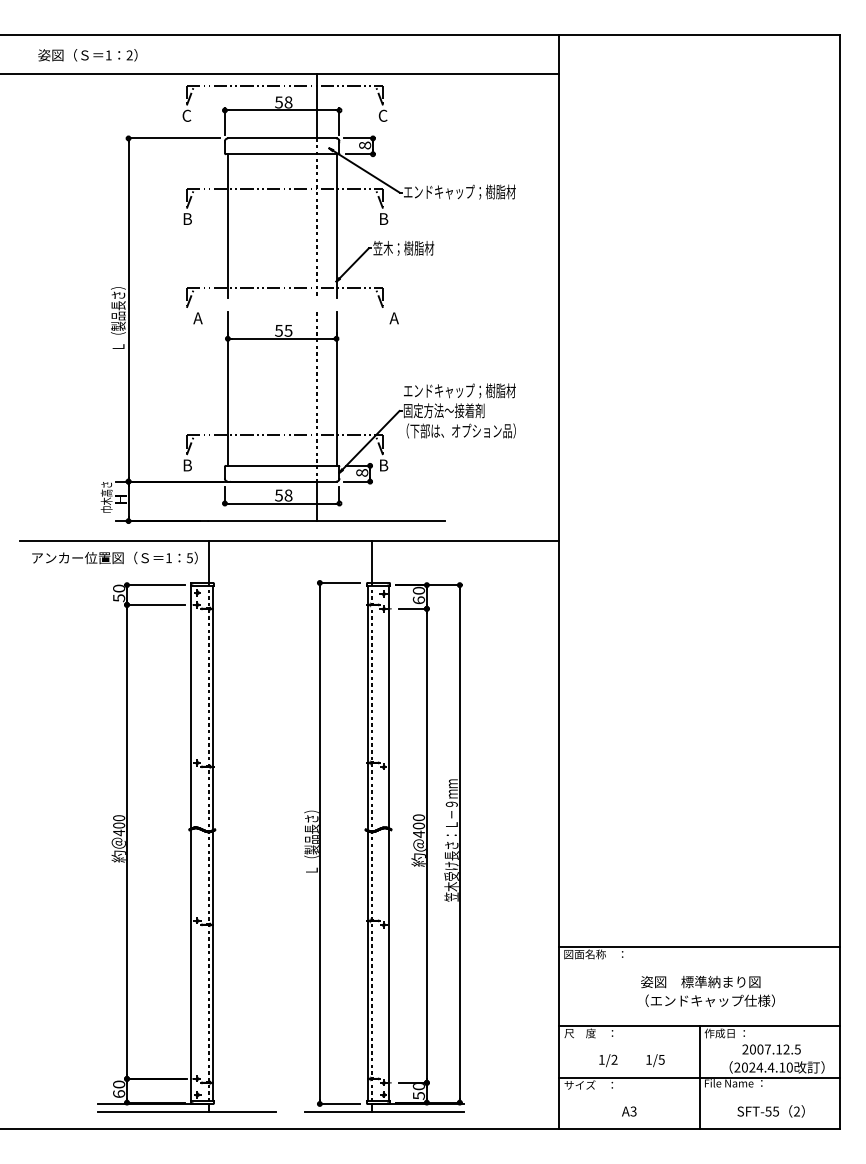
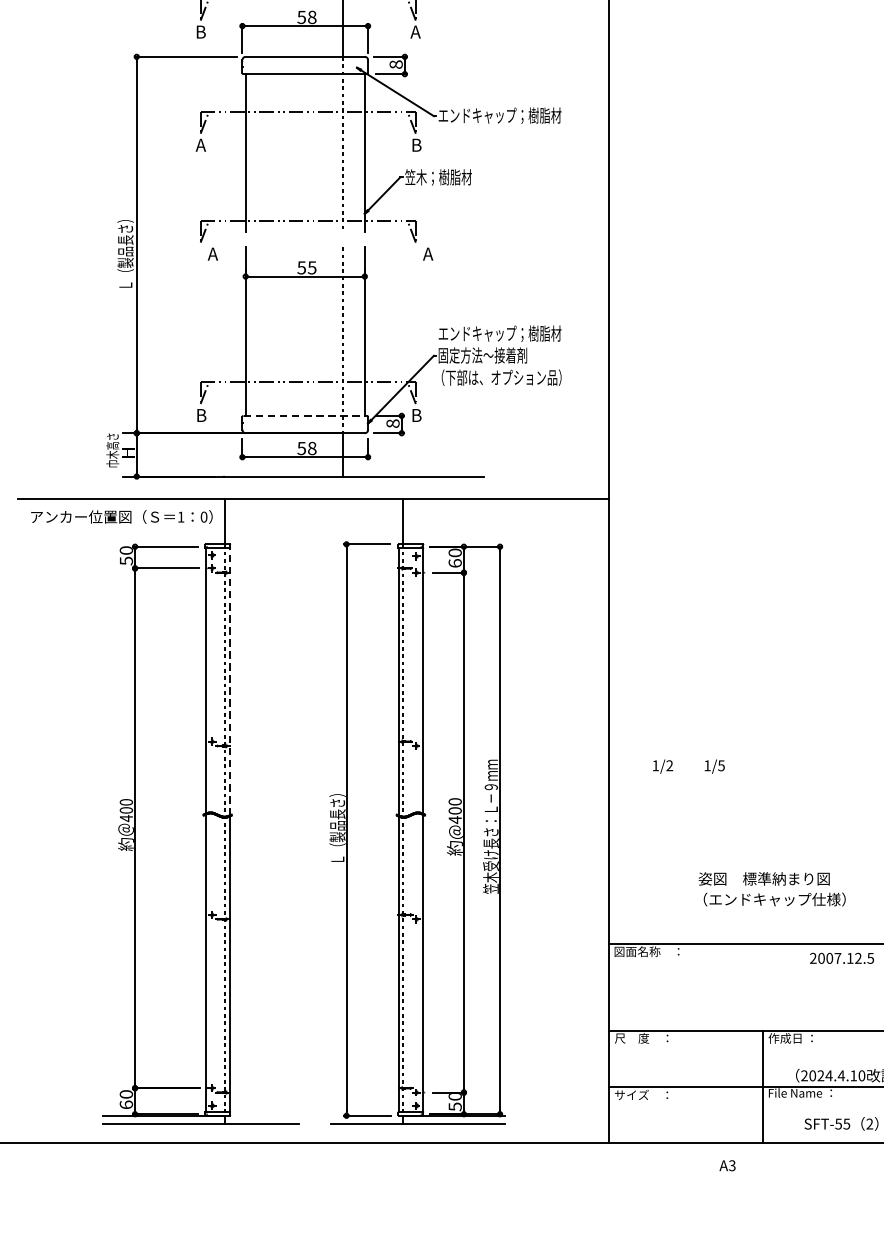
text: (186, 115) -> (200, 31), C -> B
text: (382, 115) -> (415, 31), C -> A
text: (186, 218) -> (200, 144), B -> A
line: (282, 465) -> (305, 415), solid -> dashed
text: (189, 558) -> (203, 517), 5 -> 0
line: (213, 707) -> (229, 680), solid -> dashed
text: (707, 991) -> (771, 889), moved
text: (771, 1049) -> (841, 958), moved
text: (631, 1060) -> (688, 766), moved
text: (629, 1111) -> (727, 1165), moved

